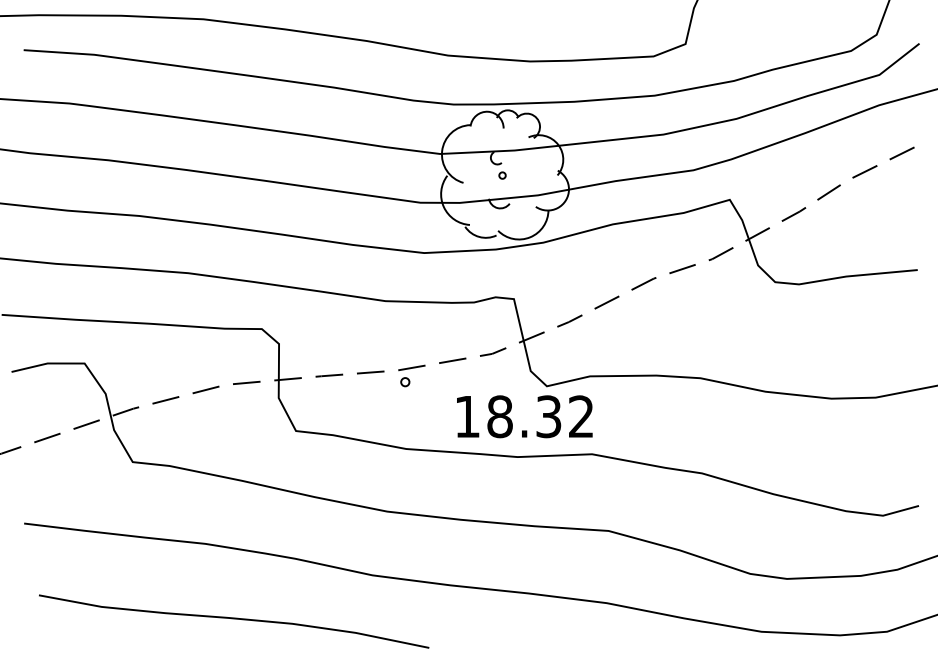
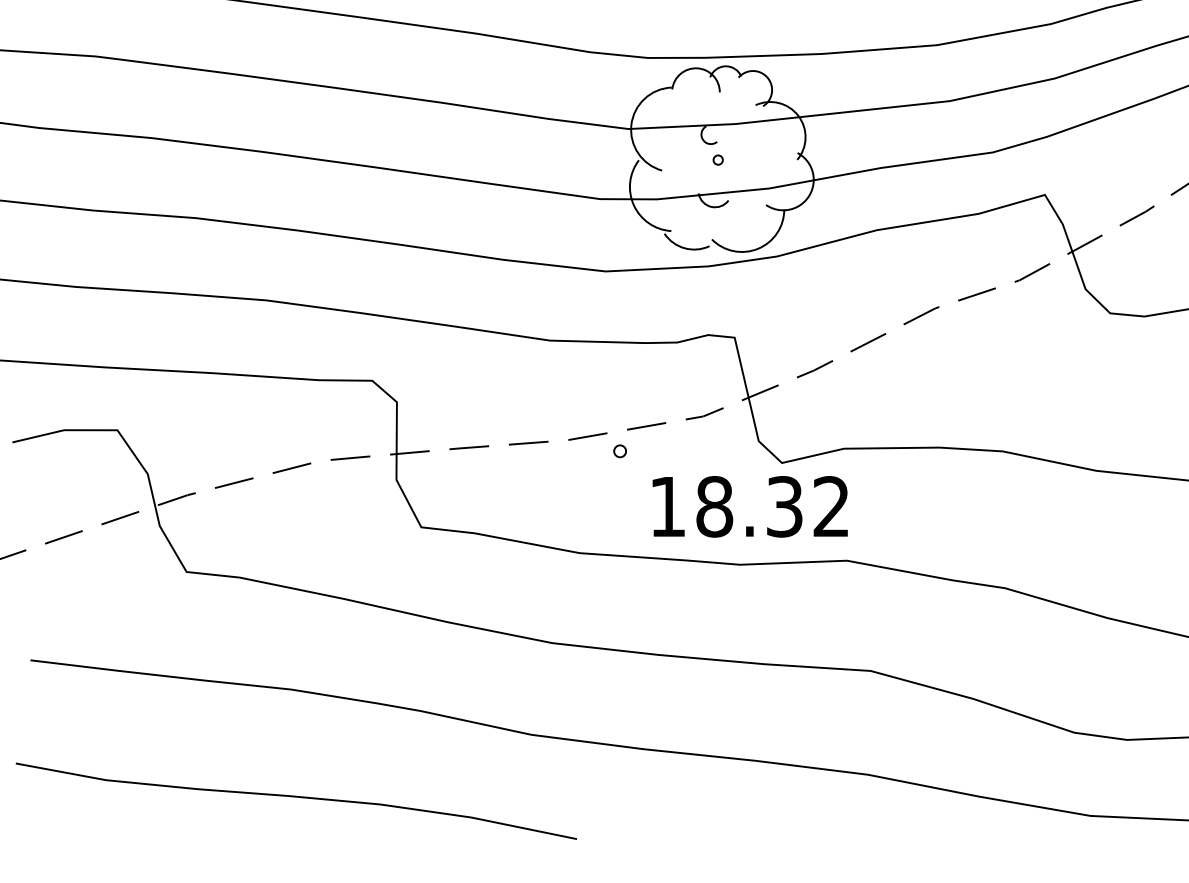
part: (405, 382) -> (620, 451), moved
curve: (234, 619) -> (296, 798), moved

